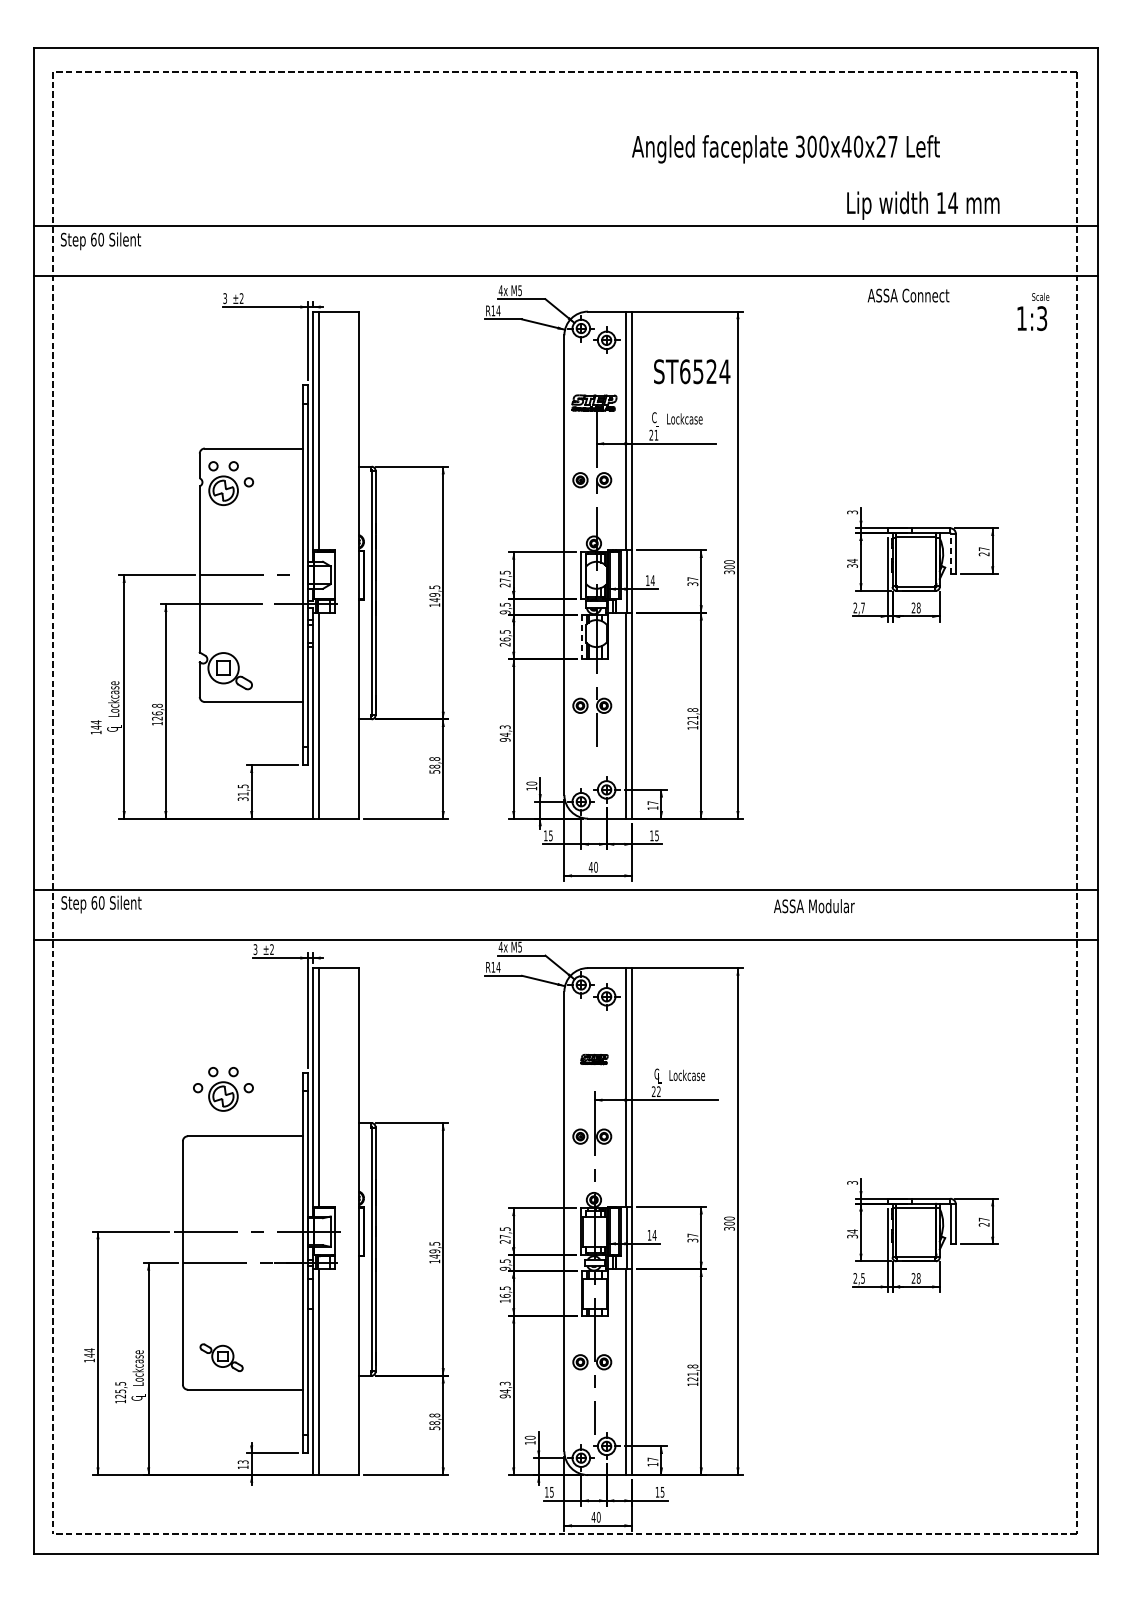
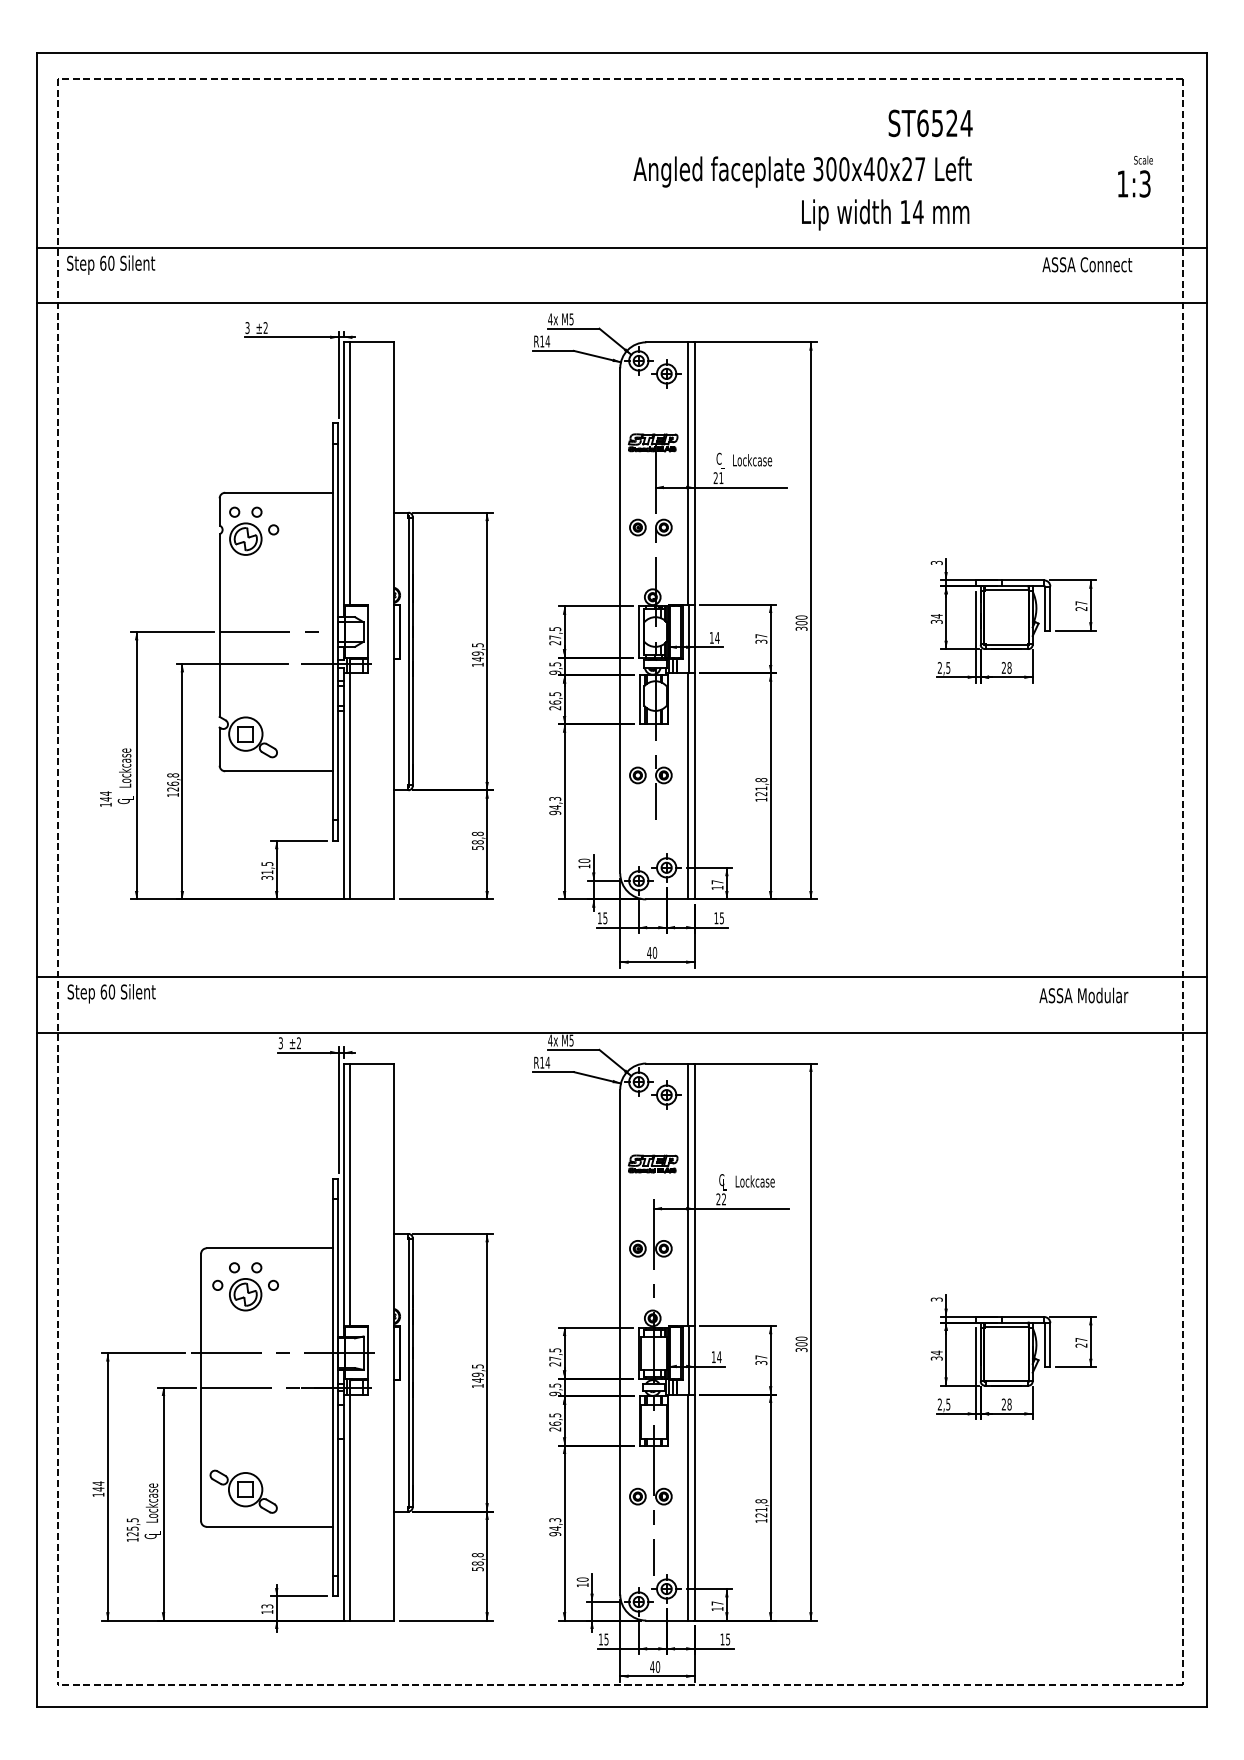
text: (785, 148) -> (802, 171), moved
text: (923, 205) -> (885, 214), moved
text: (908, 295) -> (1087, 264), moved
text: (1033, 311) -> (1135, 176), moved
text: (692, 371) -> (930, 123), moved
line: (950, 553) -> (1044, 608), dashed -> solid
text: (863, 607) -> (948, 667), 2,7 -> 2,5
line: (581, 636) -> (639, 699), dashed -> solid
text: (814, 906) -> (1083, 995), moved
part: (594, 1059) -> (653, 1163), size x1.67
part: (223, 1089) -> (245, 1286), moved
text: (504, 1301) -> (554, 1429), 16,5 -> 26,5
part: (221, 1357) -> (243, 1491), size x1.43

